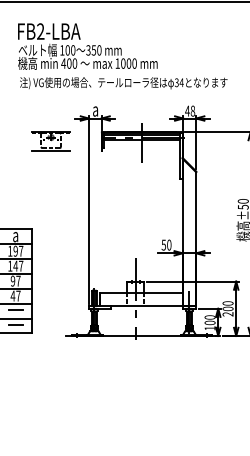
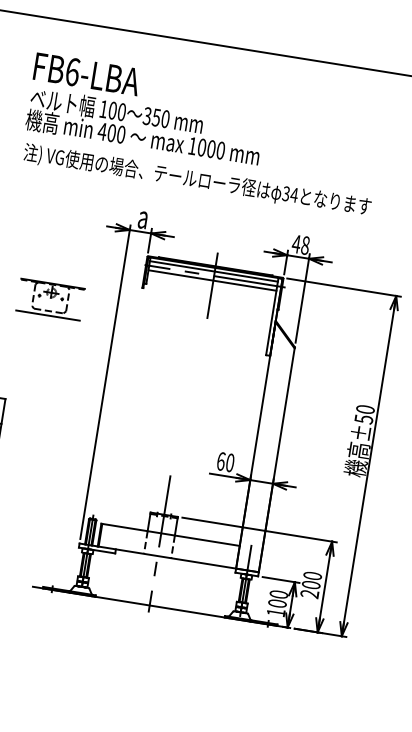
text: (40, 31) -> (72, 71), FB2-LBA -> FB6-LBA
part: (50, 141) -> (49, 299), moved
text: (163, 244) -> (220, 460), 50 -> 60

